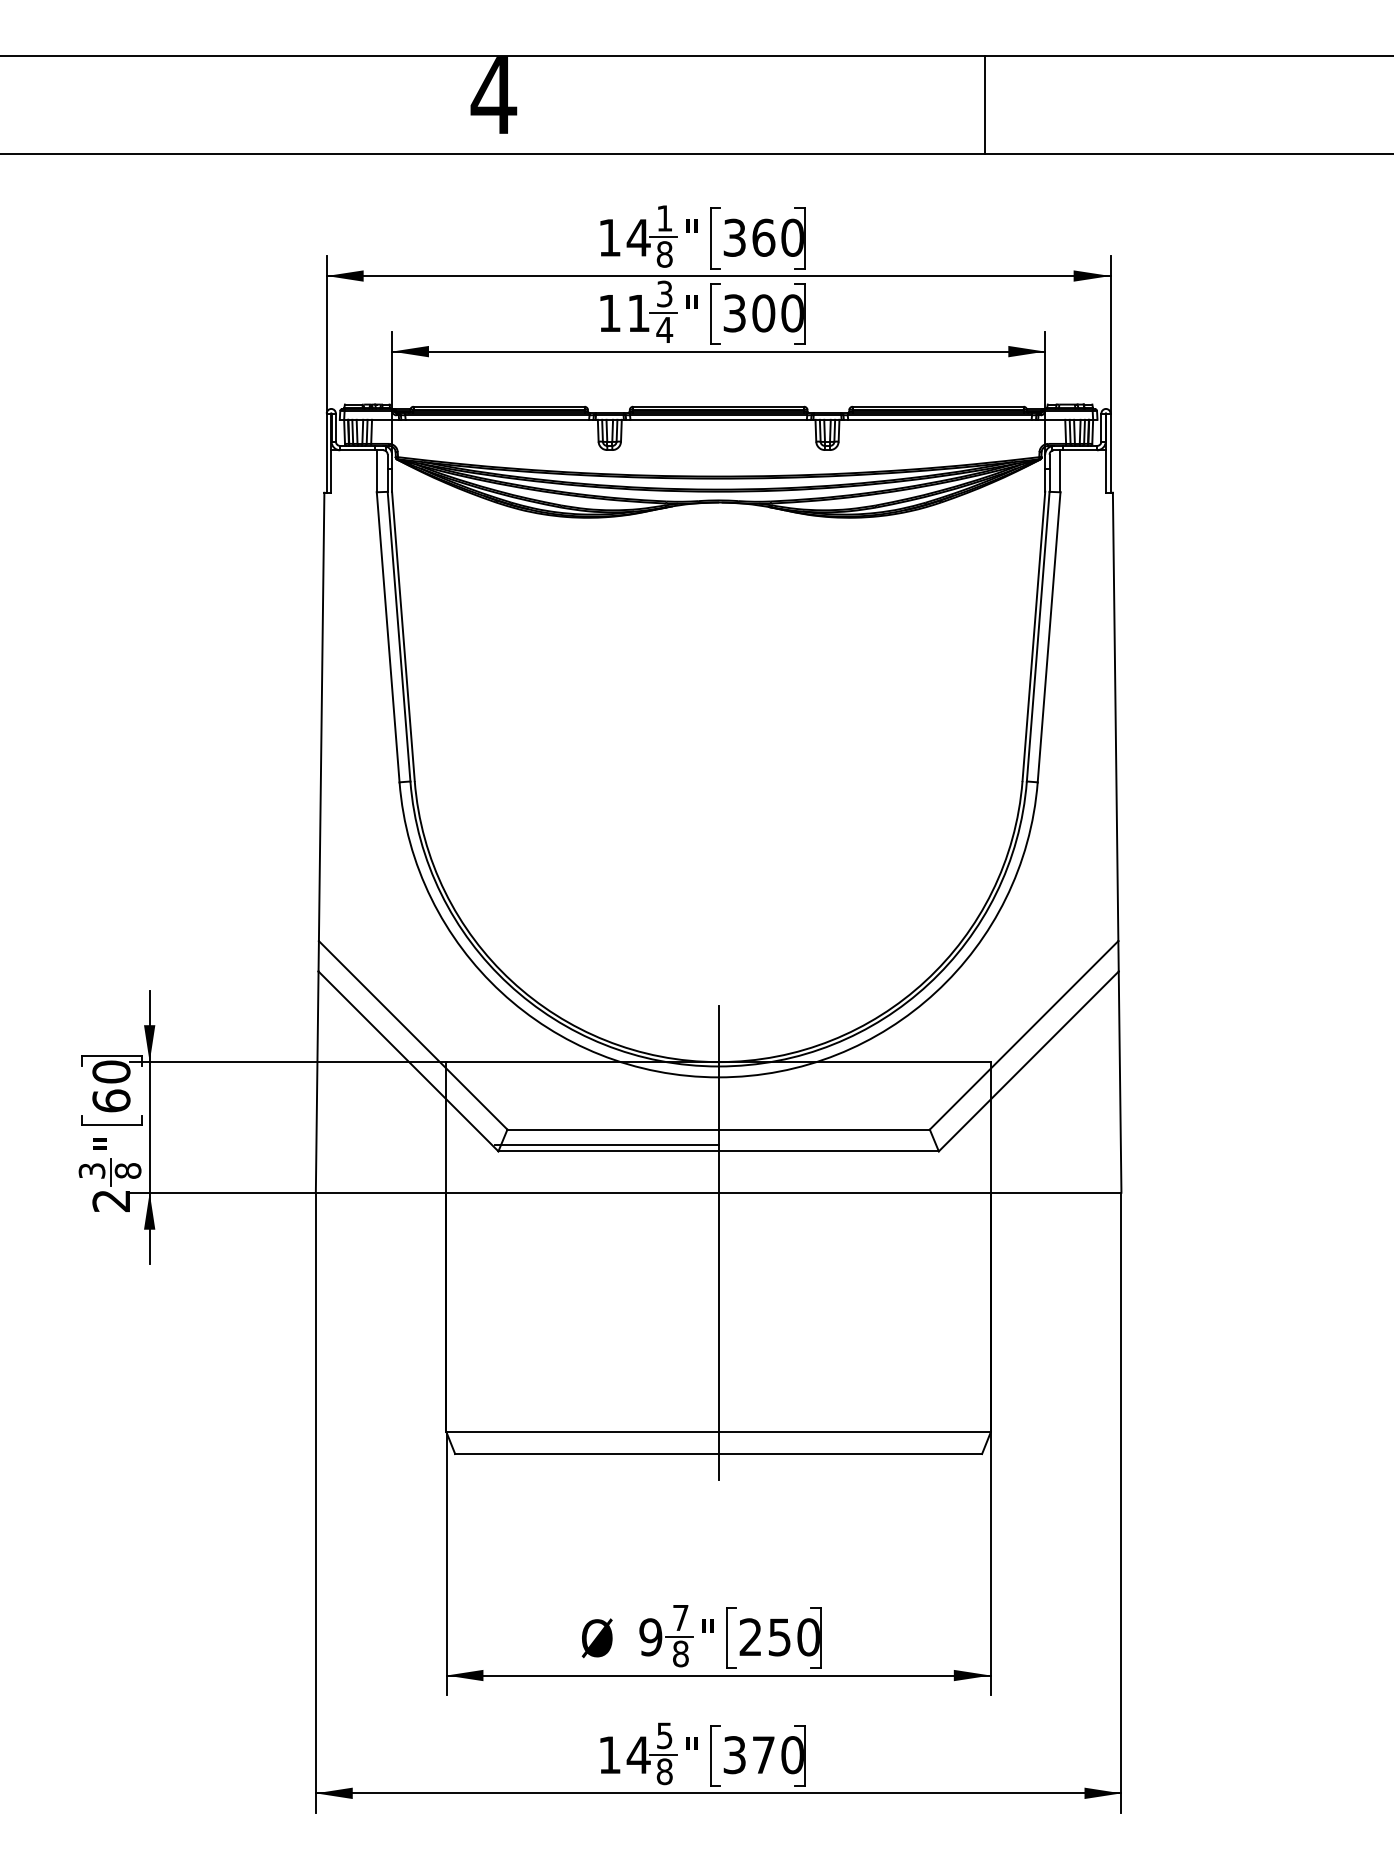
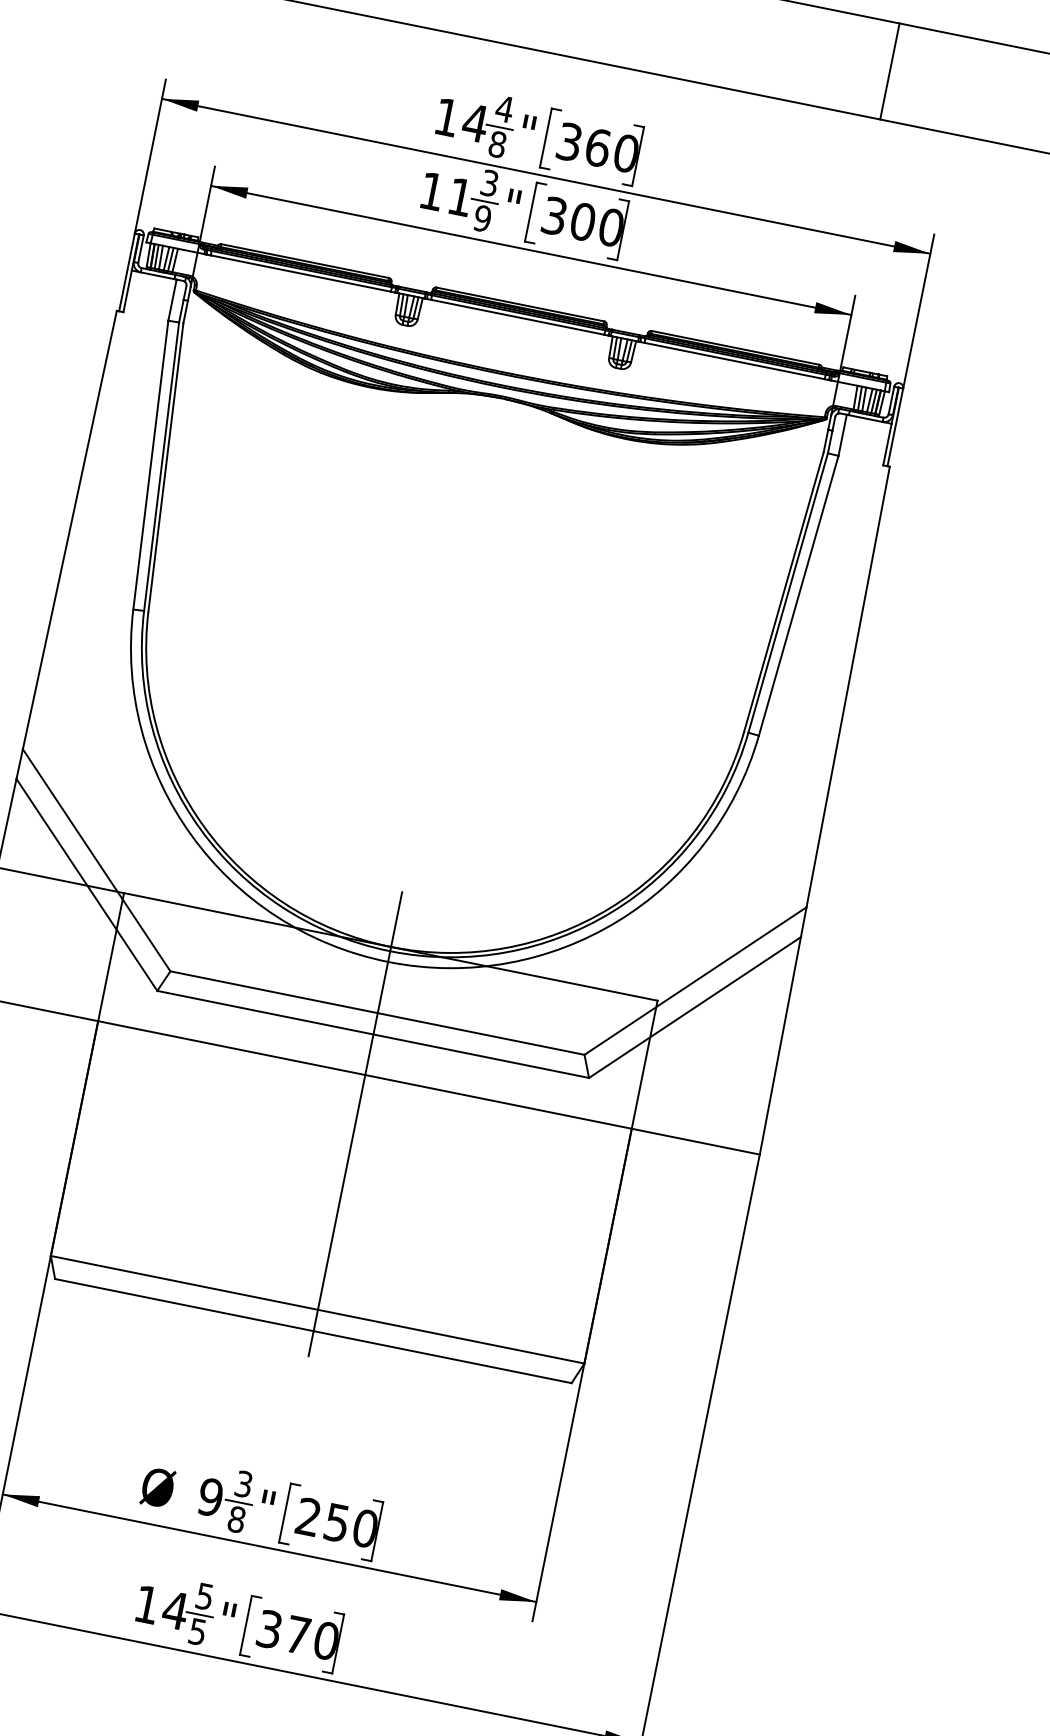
line: (984, 105) -> (889, 71), moved
text: (664, 218) -> (504, 109), 1 -> 4
text: (664, 329) -> (482, 218), 4 -> 9
line: (606, 1145) -> (264, 1006), removed
text: (680, 1617) -> (243, 1483), 7 -> 3
text: (664, 1771) -> (197, 1631), 8 -> 5

